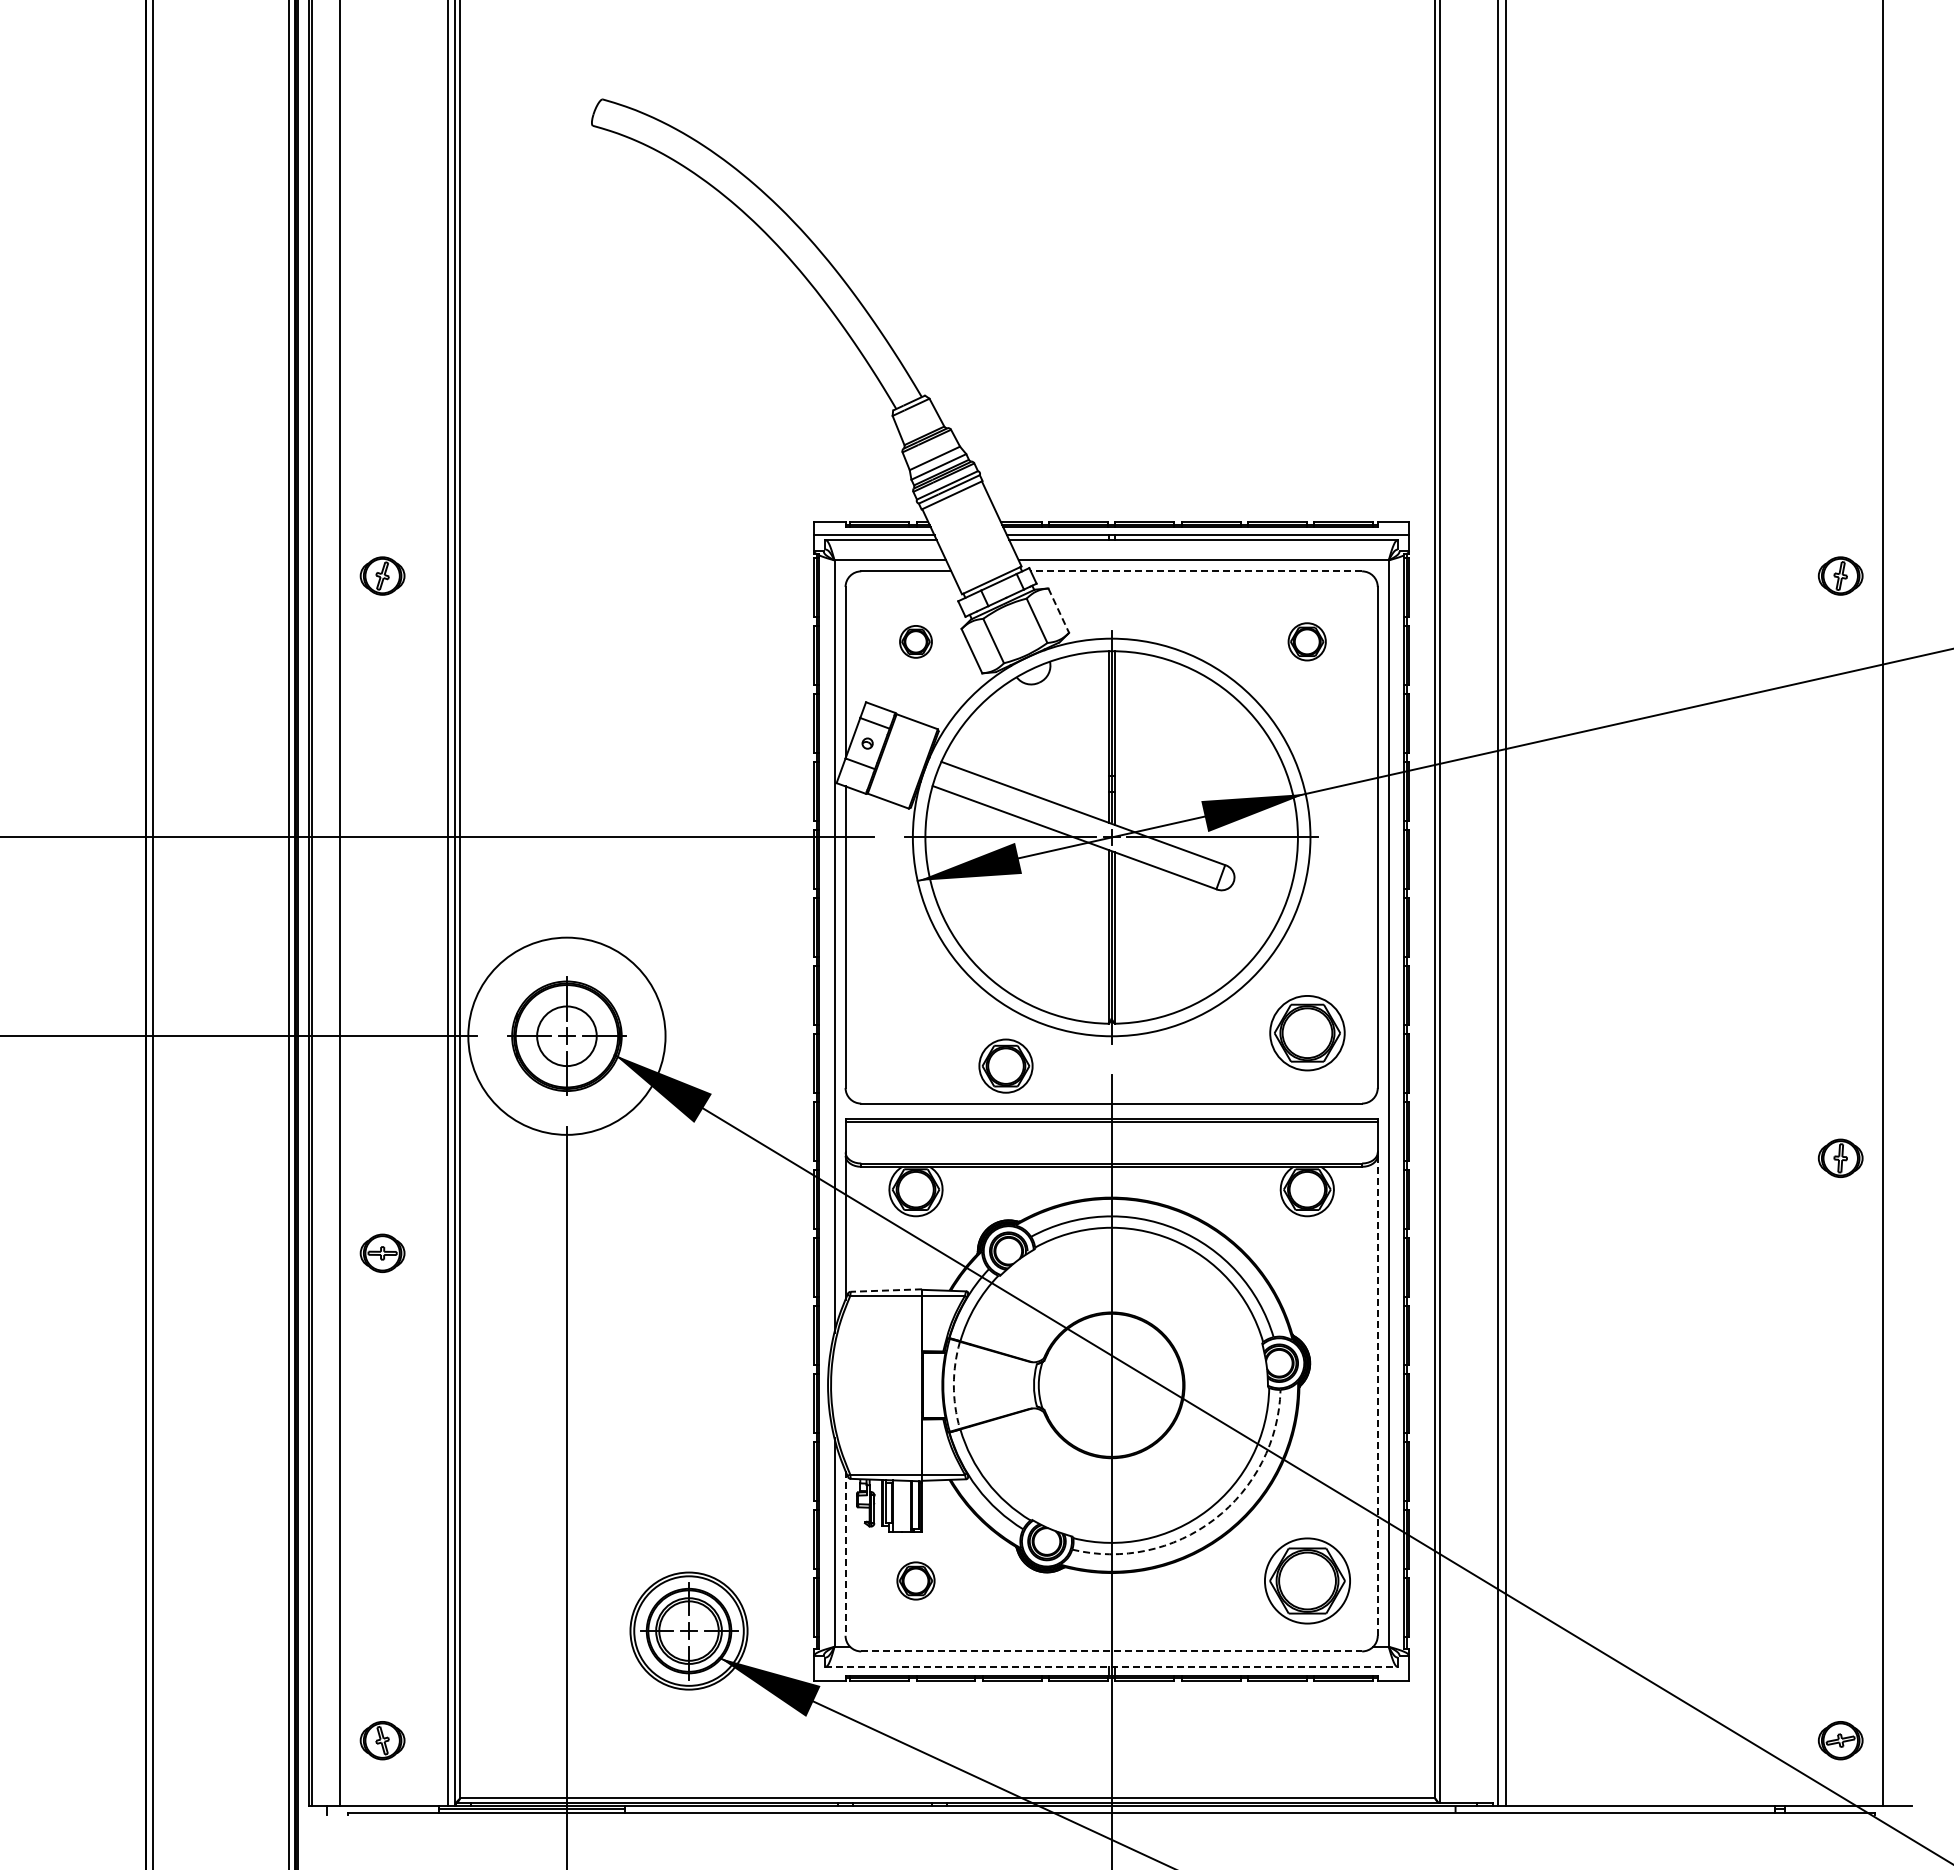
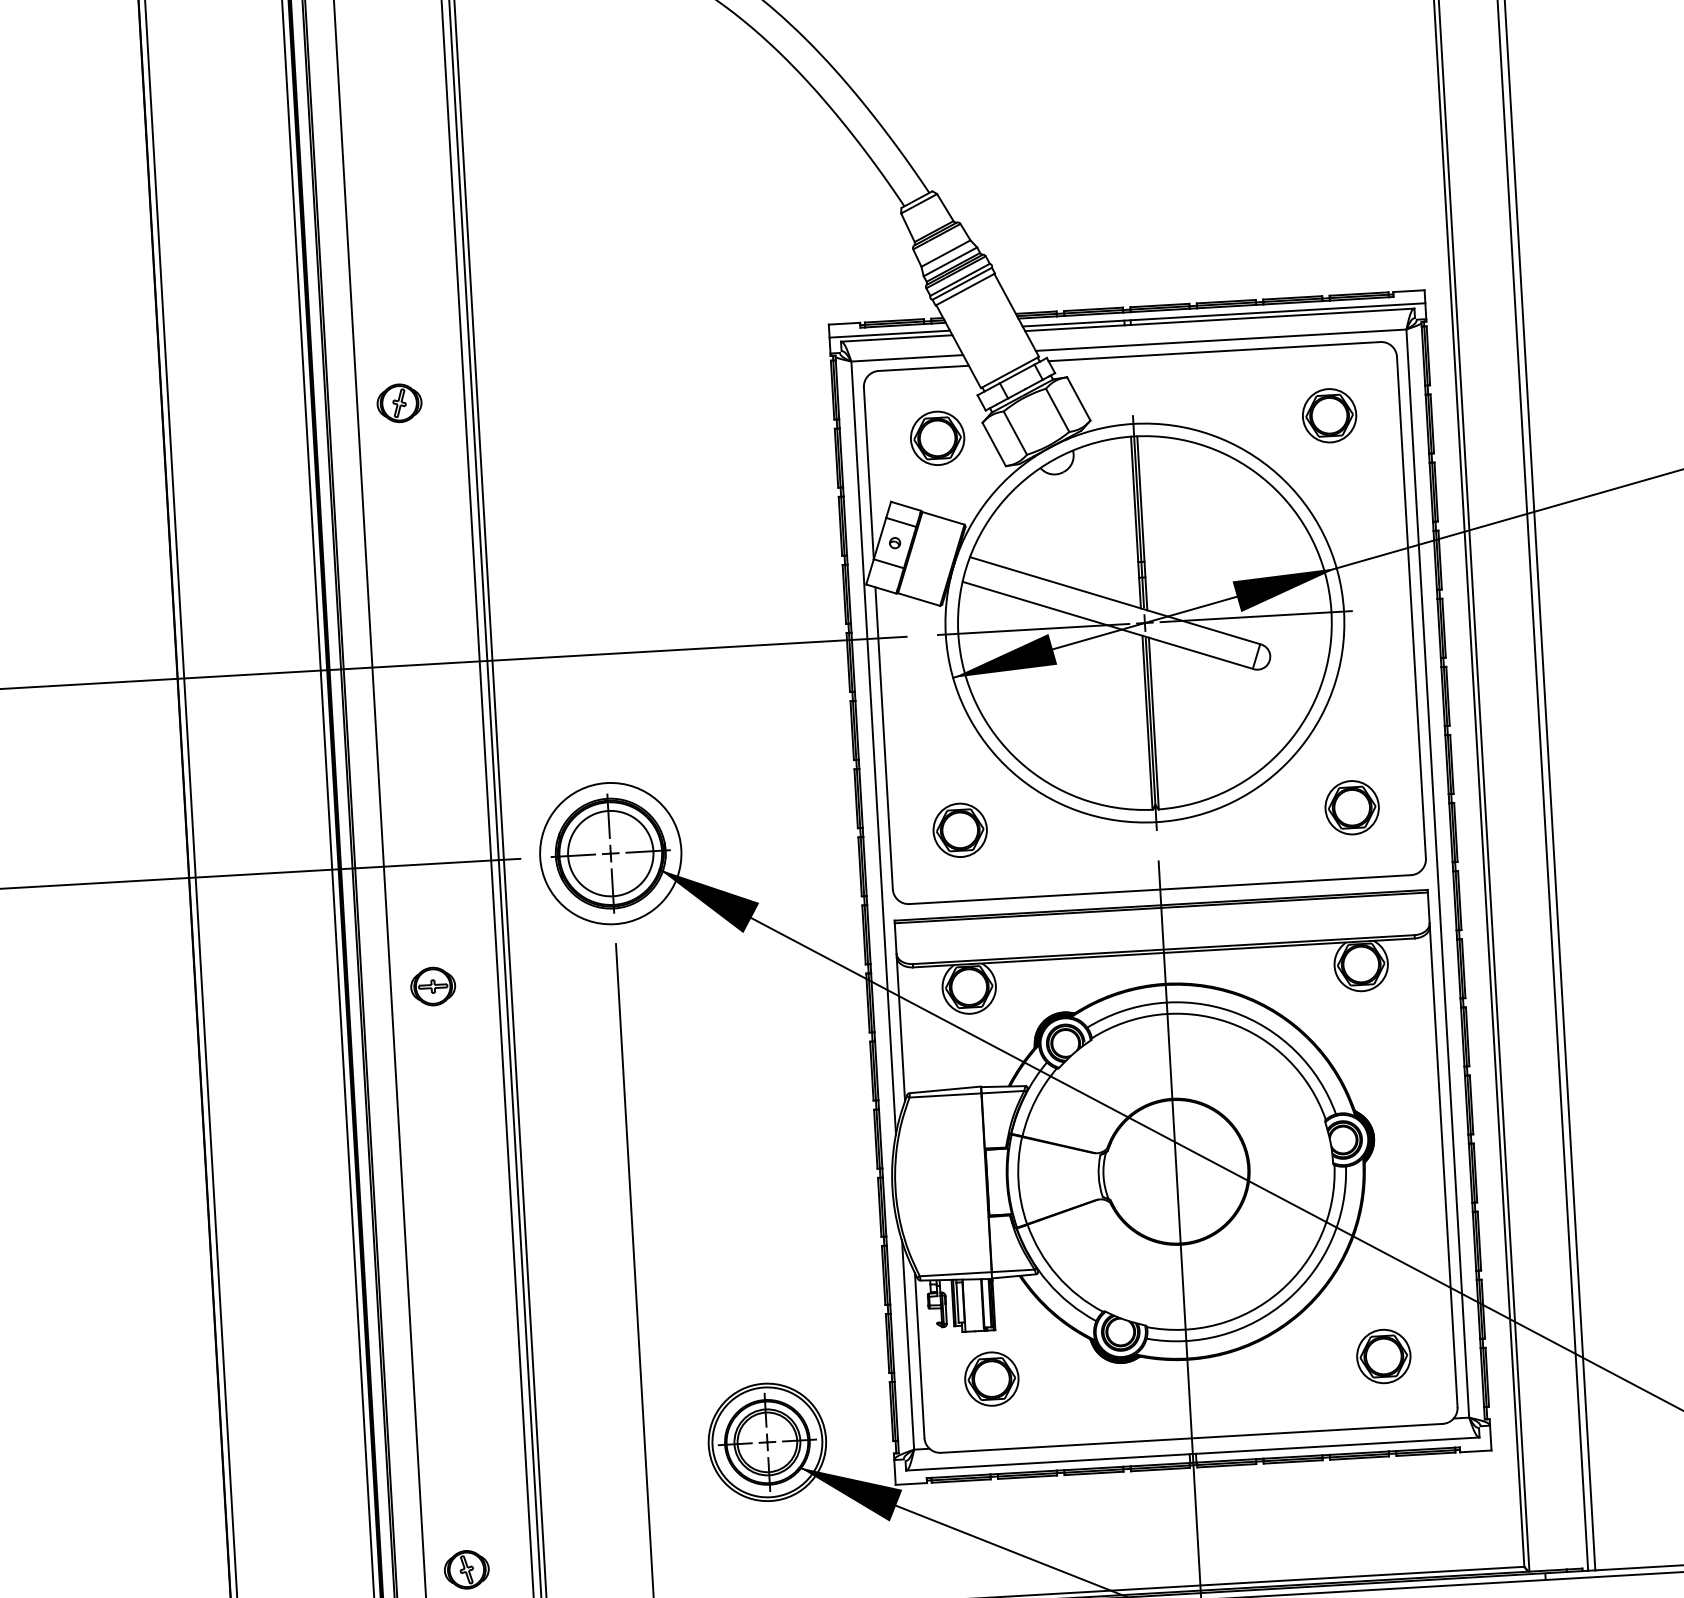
line: (1196, 571) -> (1214, 351), dashed -> solid
line: (1058, 611) -> (1078, 399), dashed -> solid
part: (915, 641) -> (937, 438), size x1.67
part: (1306, 641) -> (1328, 415), size x1.43
part: (1306, 1032) -> (1351, 807), size x0.71
circle: (566, 1035) -> (610, 852), size x0.71
circle: (566, 1035) -> (610, 852), size x1.43
part: (1005, 1065) -> (959, 829), moved
part: (382, 1252) -> (433, 985), moved
line: (886, 1290) -> (945, 1089), dashed -> solid
arc: (953, 1385) -> (1018, 1181), dashed -> solid
line: (1377, 1395) -> (1443, 1166), dashed -> solid
arc: (1214, 1519) -> (1287, 1300), dashed -> solid
line: (845, 1553) -> (919, 1355), dashed -> solid
part: (915, 1580) -> (991, 1378), size x1.43
part: (1306, 1580) -> (1382, 1356), size x0.62
line: (1112, 1651) -> (1192, 1438), dashed -> solid
line: (1112, 1667) -> (1193, 1454), dashed -> solid

